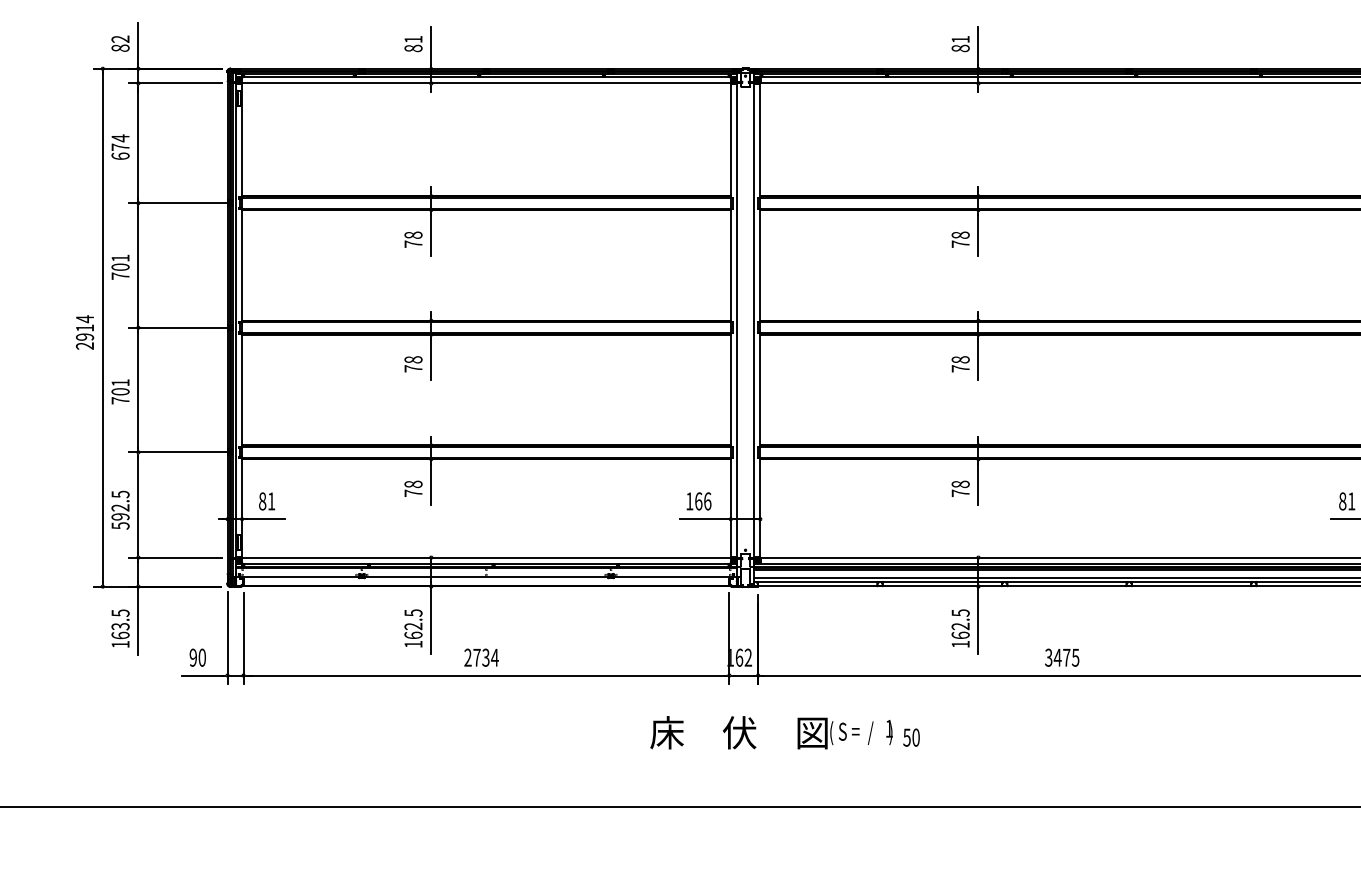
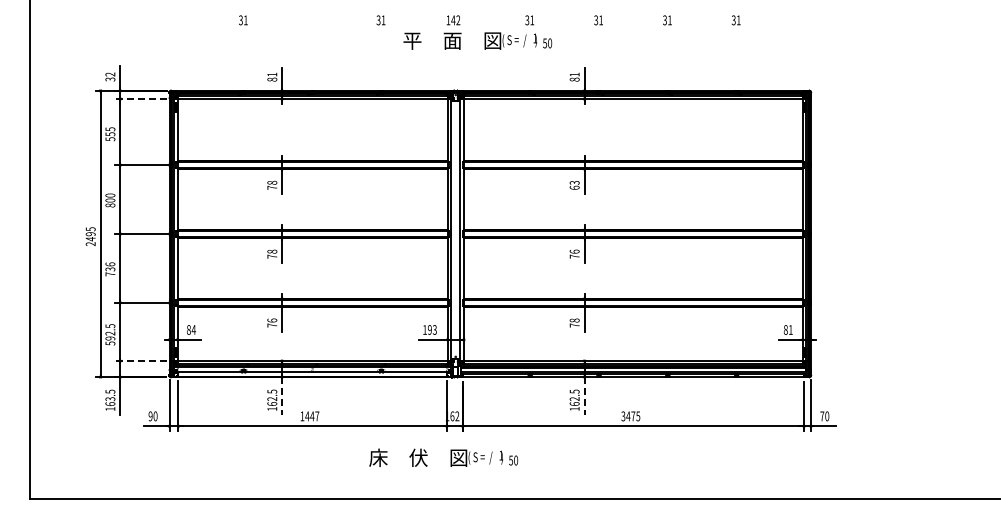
text: (118, 48) -> (109, 79), 82 -> 32
line: (176, 82) -> (141, 98), solid -> dashed
text: (120, 147) -> (110, 134), 674 -> 555
text: (960, 238) -> (574, 184), 78 -> 63
text: (120, 267) -> (110, 200), 701 -> 800
text: (84, 328) -> (90, 234), 2914 -> 2495
text: (960, 359) -> (574, 251), 78 -> 76
text: (120, 386) -> (110, 266), 701 -> 736
text: (413, 484) -> (272, 320), 78 -> 76
text: (270, 500) -> (193, 329), 81 -> 84
text: (703, 500) -> (432, 329), 166 -> 193
line: (176, 558) -> (141, 361), solid -> dashed
line: (431, 619) -> (282, 395), solid -> dashed
line: (978, 619) -> (584, 395), solid -> dashed
text: (480, 657) -> (309, 416), 2734 -> 1447
text: (784, 732) -> (443, 457), moved

